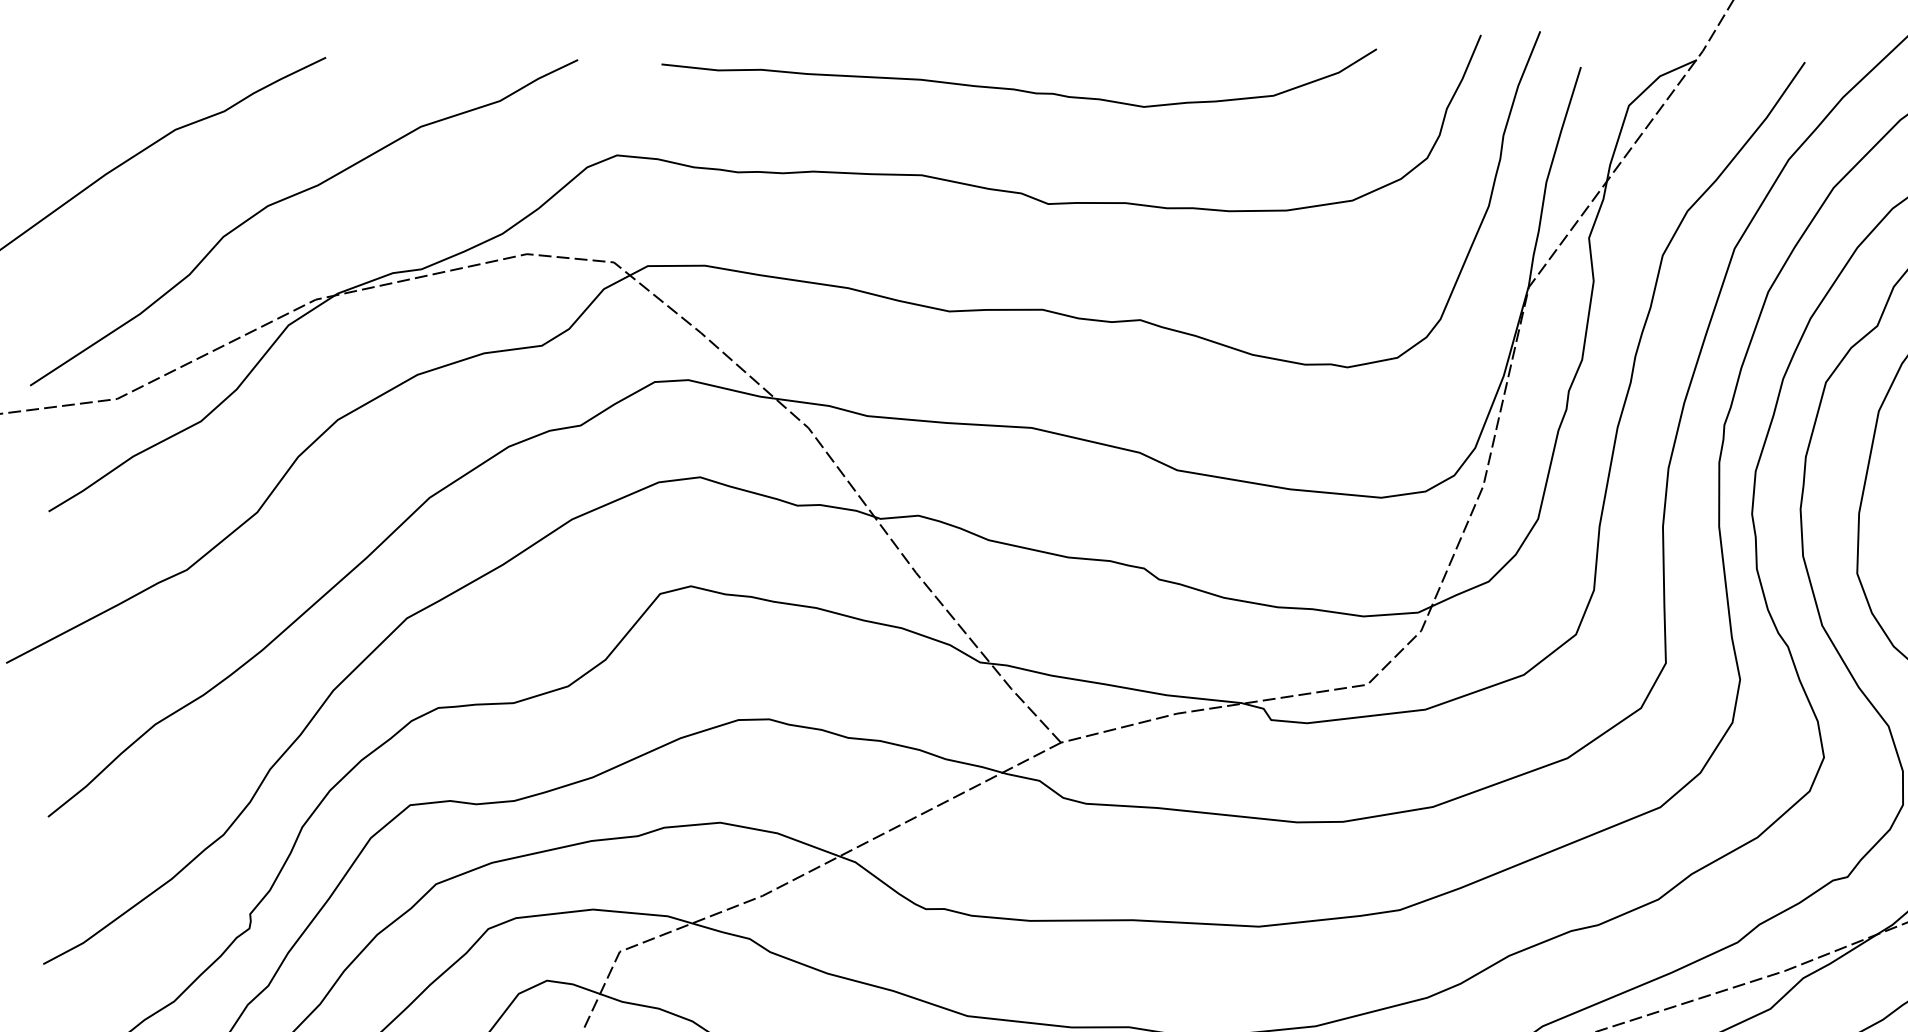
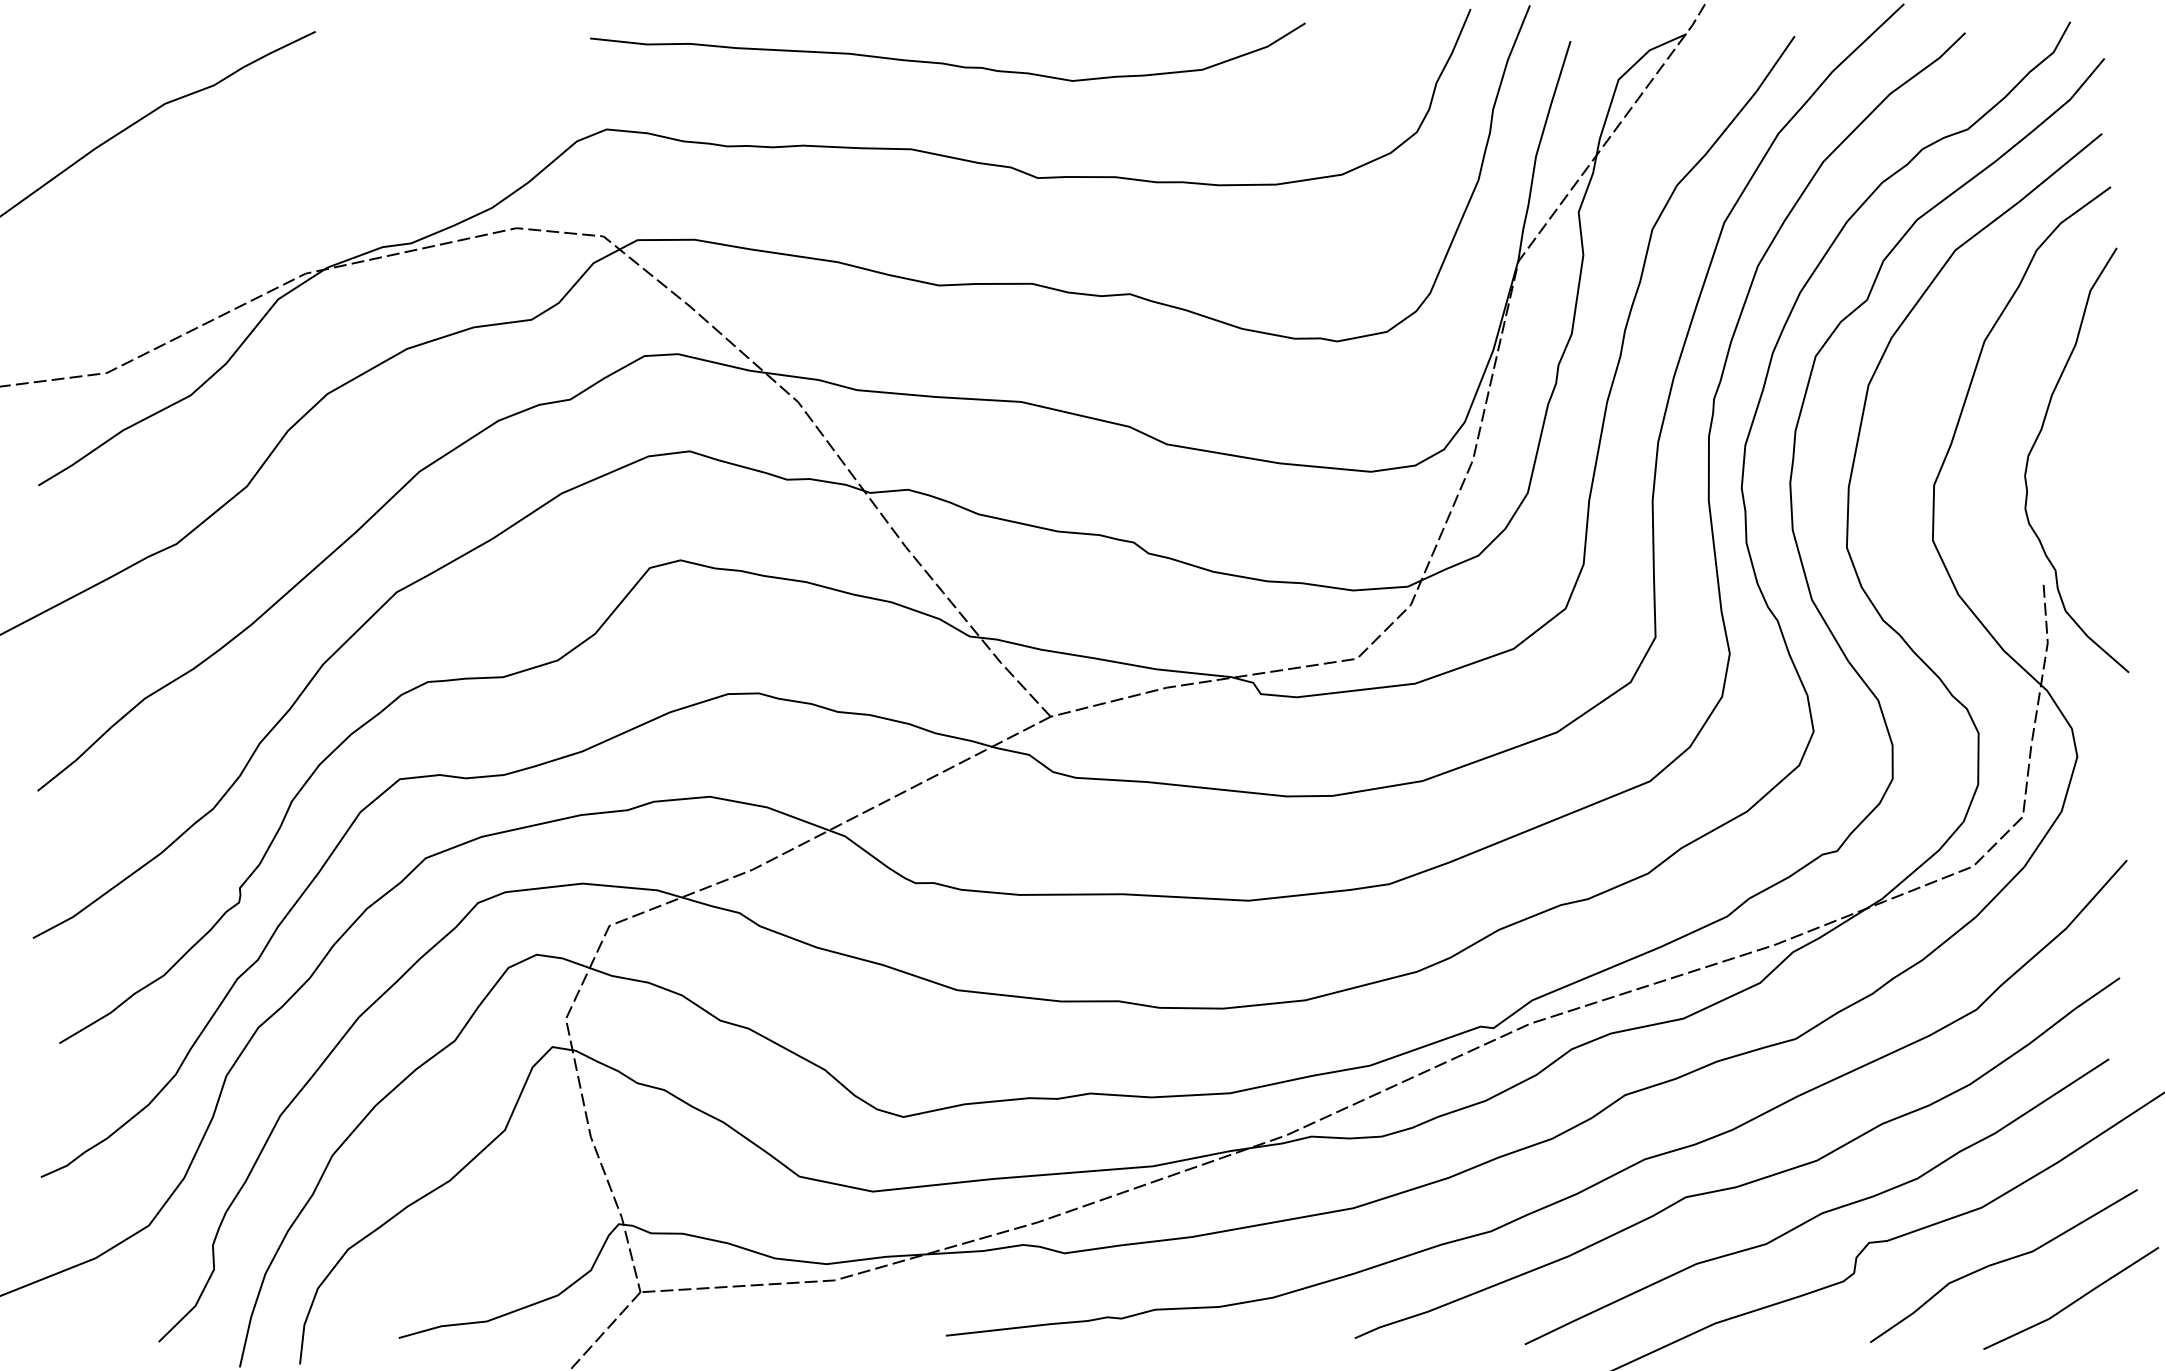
curve: (1015, 88) -> (944, 62), moved
curve: (291, 197) -> (281, 171), removed

